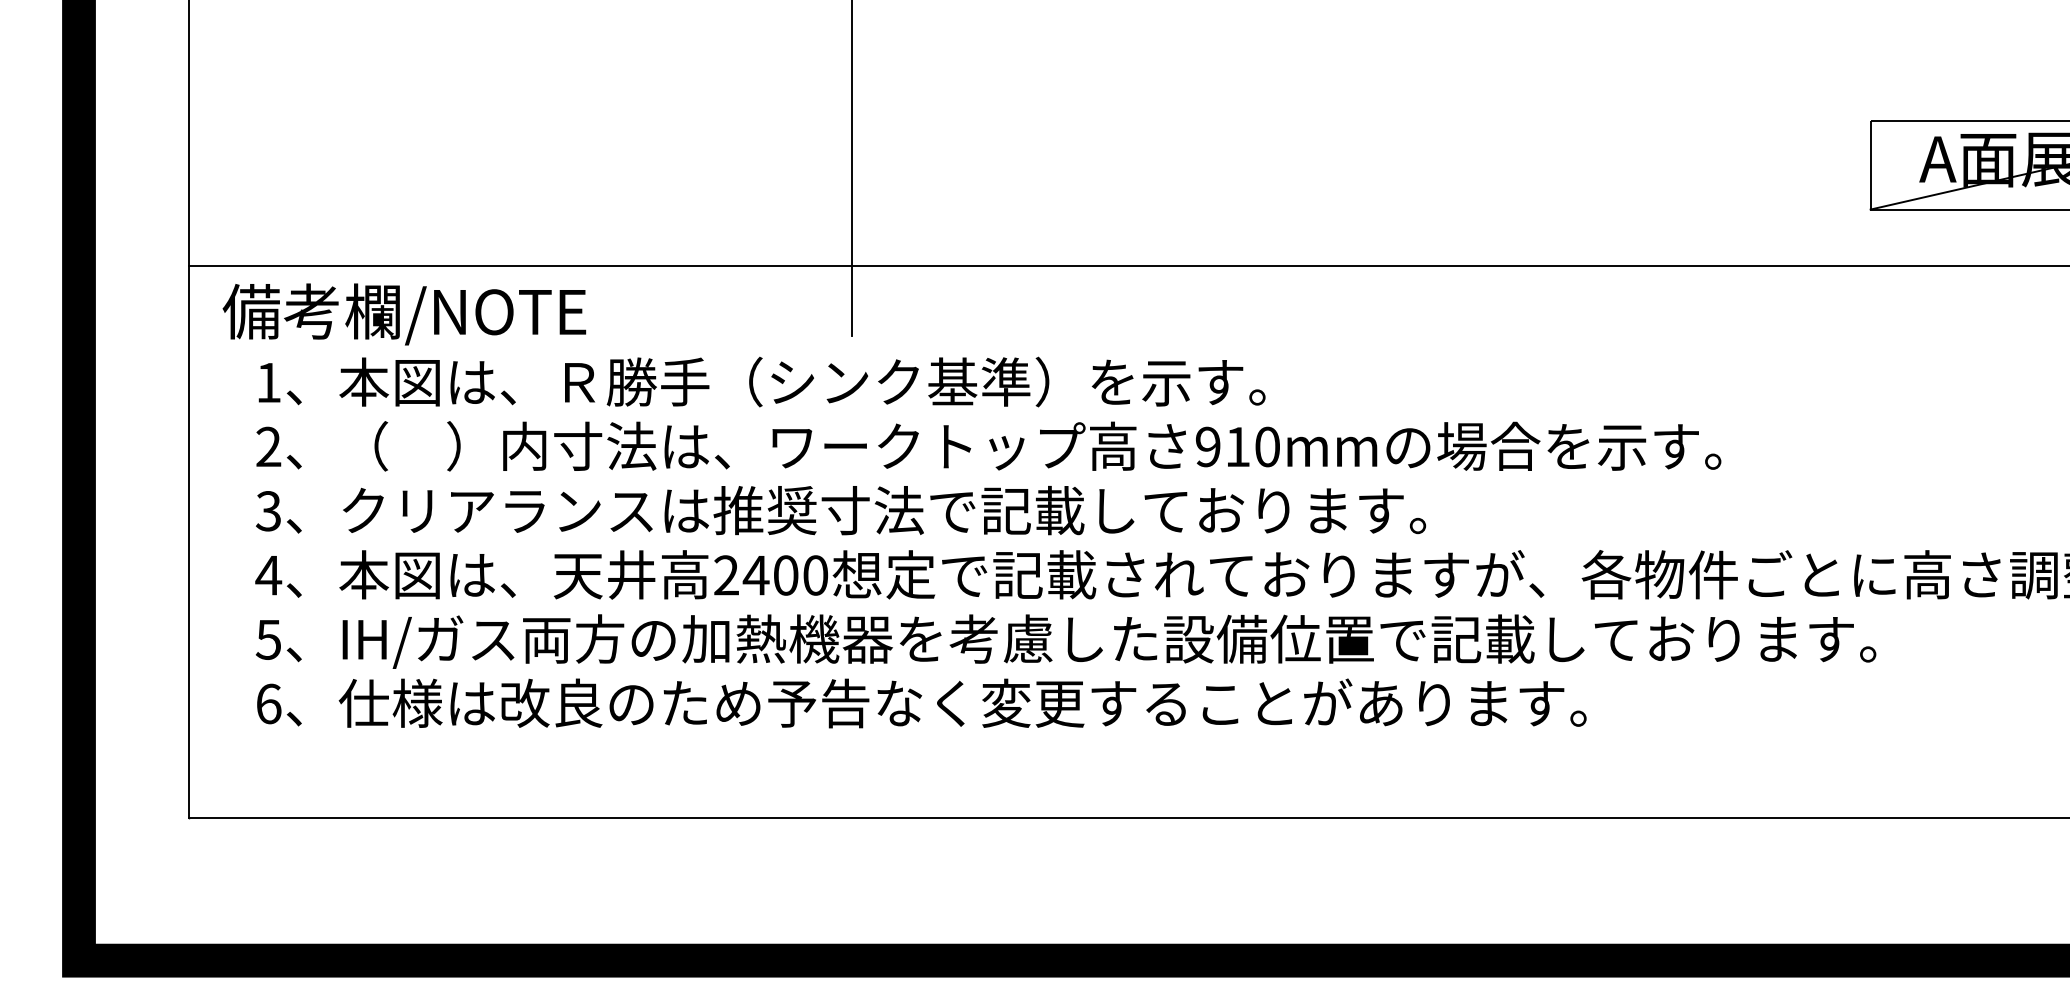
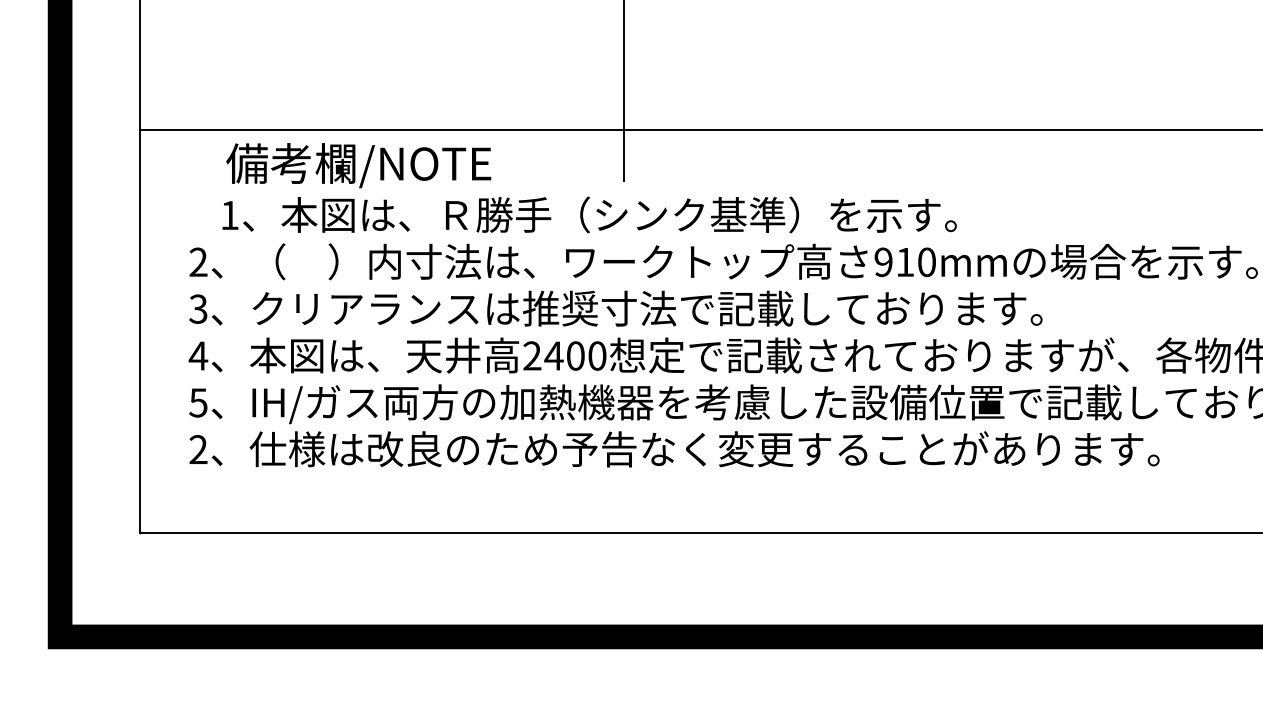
text: (404, 314) -> (358, 165), moved
text: (761, 381) -> (589, 214), moved
text: (268, 703) -> (198, 449), 6 -> 2

